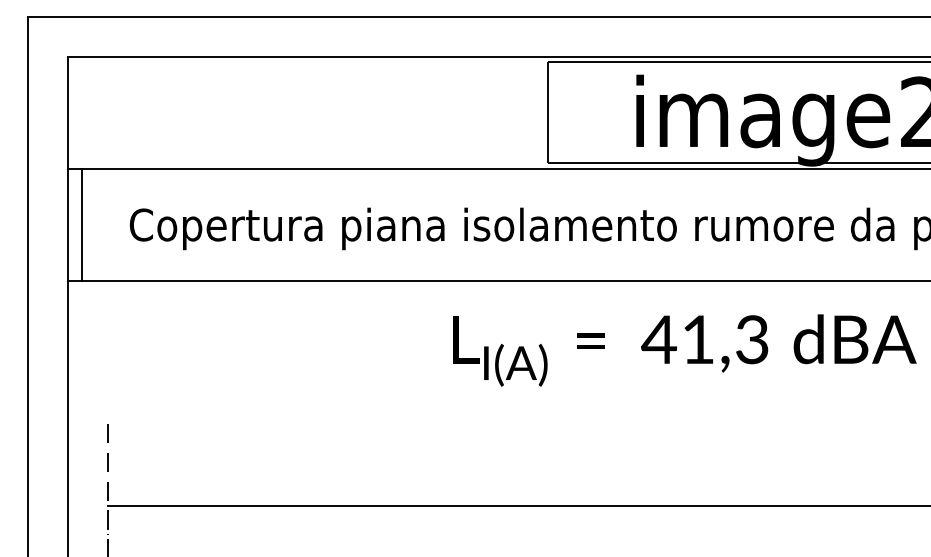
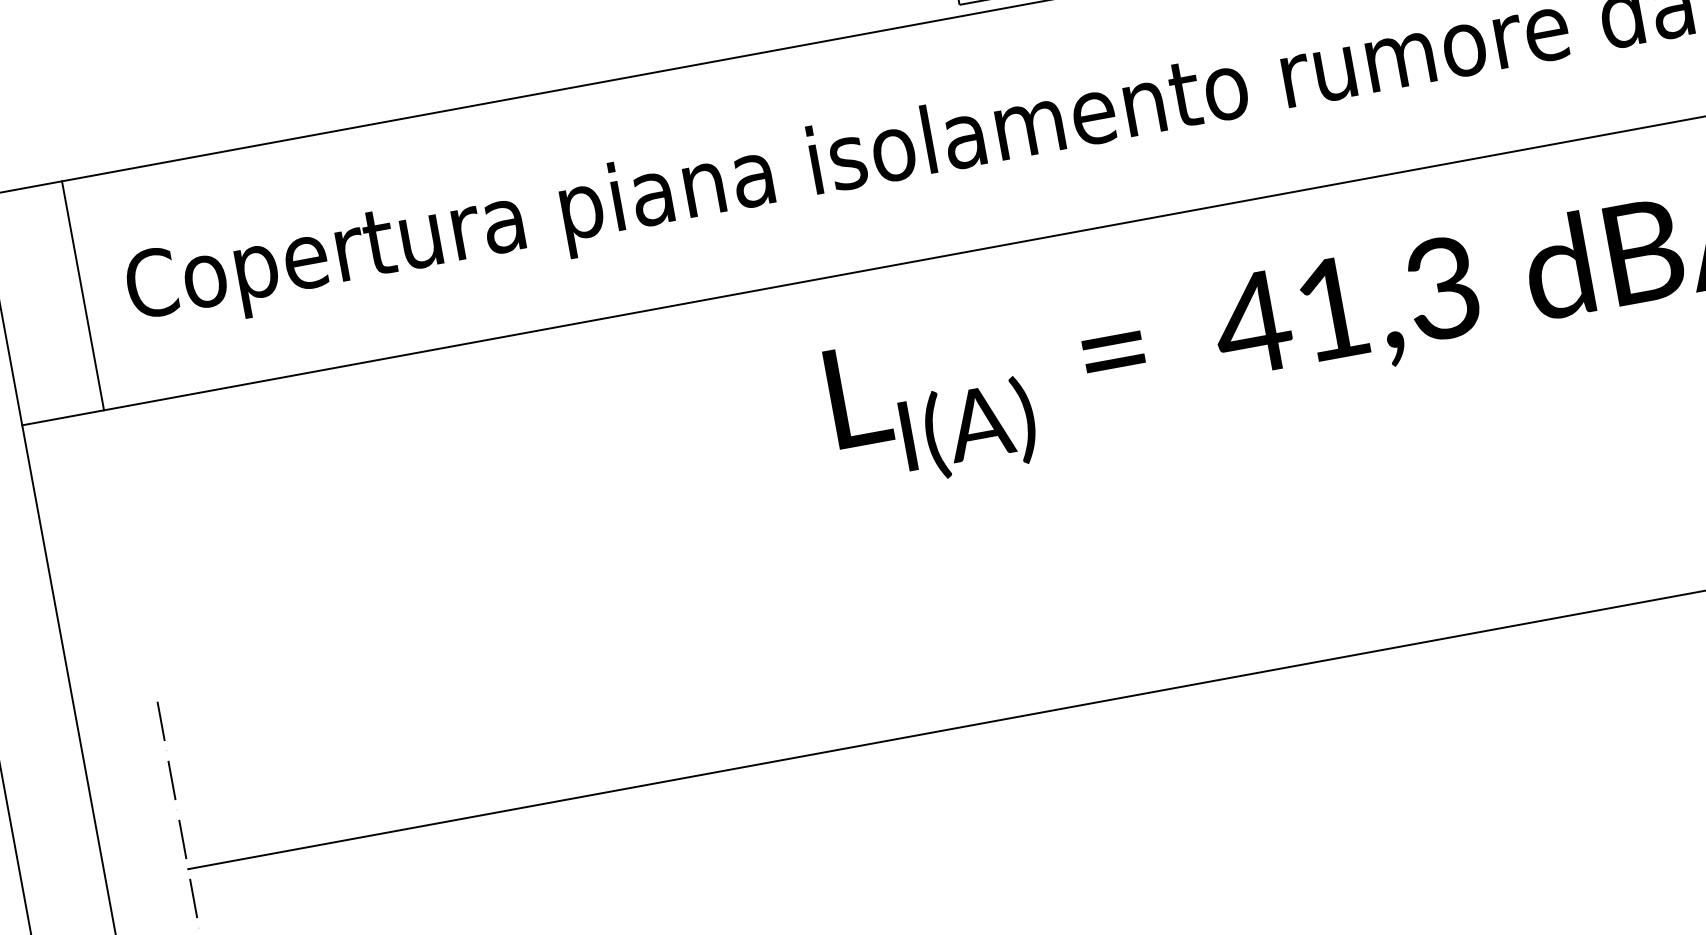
line: (81, 225) -> (82, 296), moved

